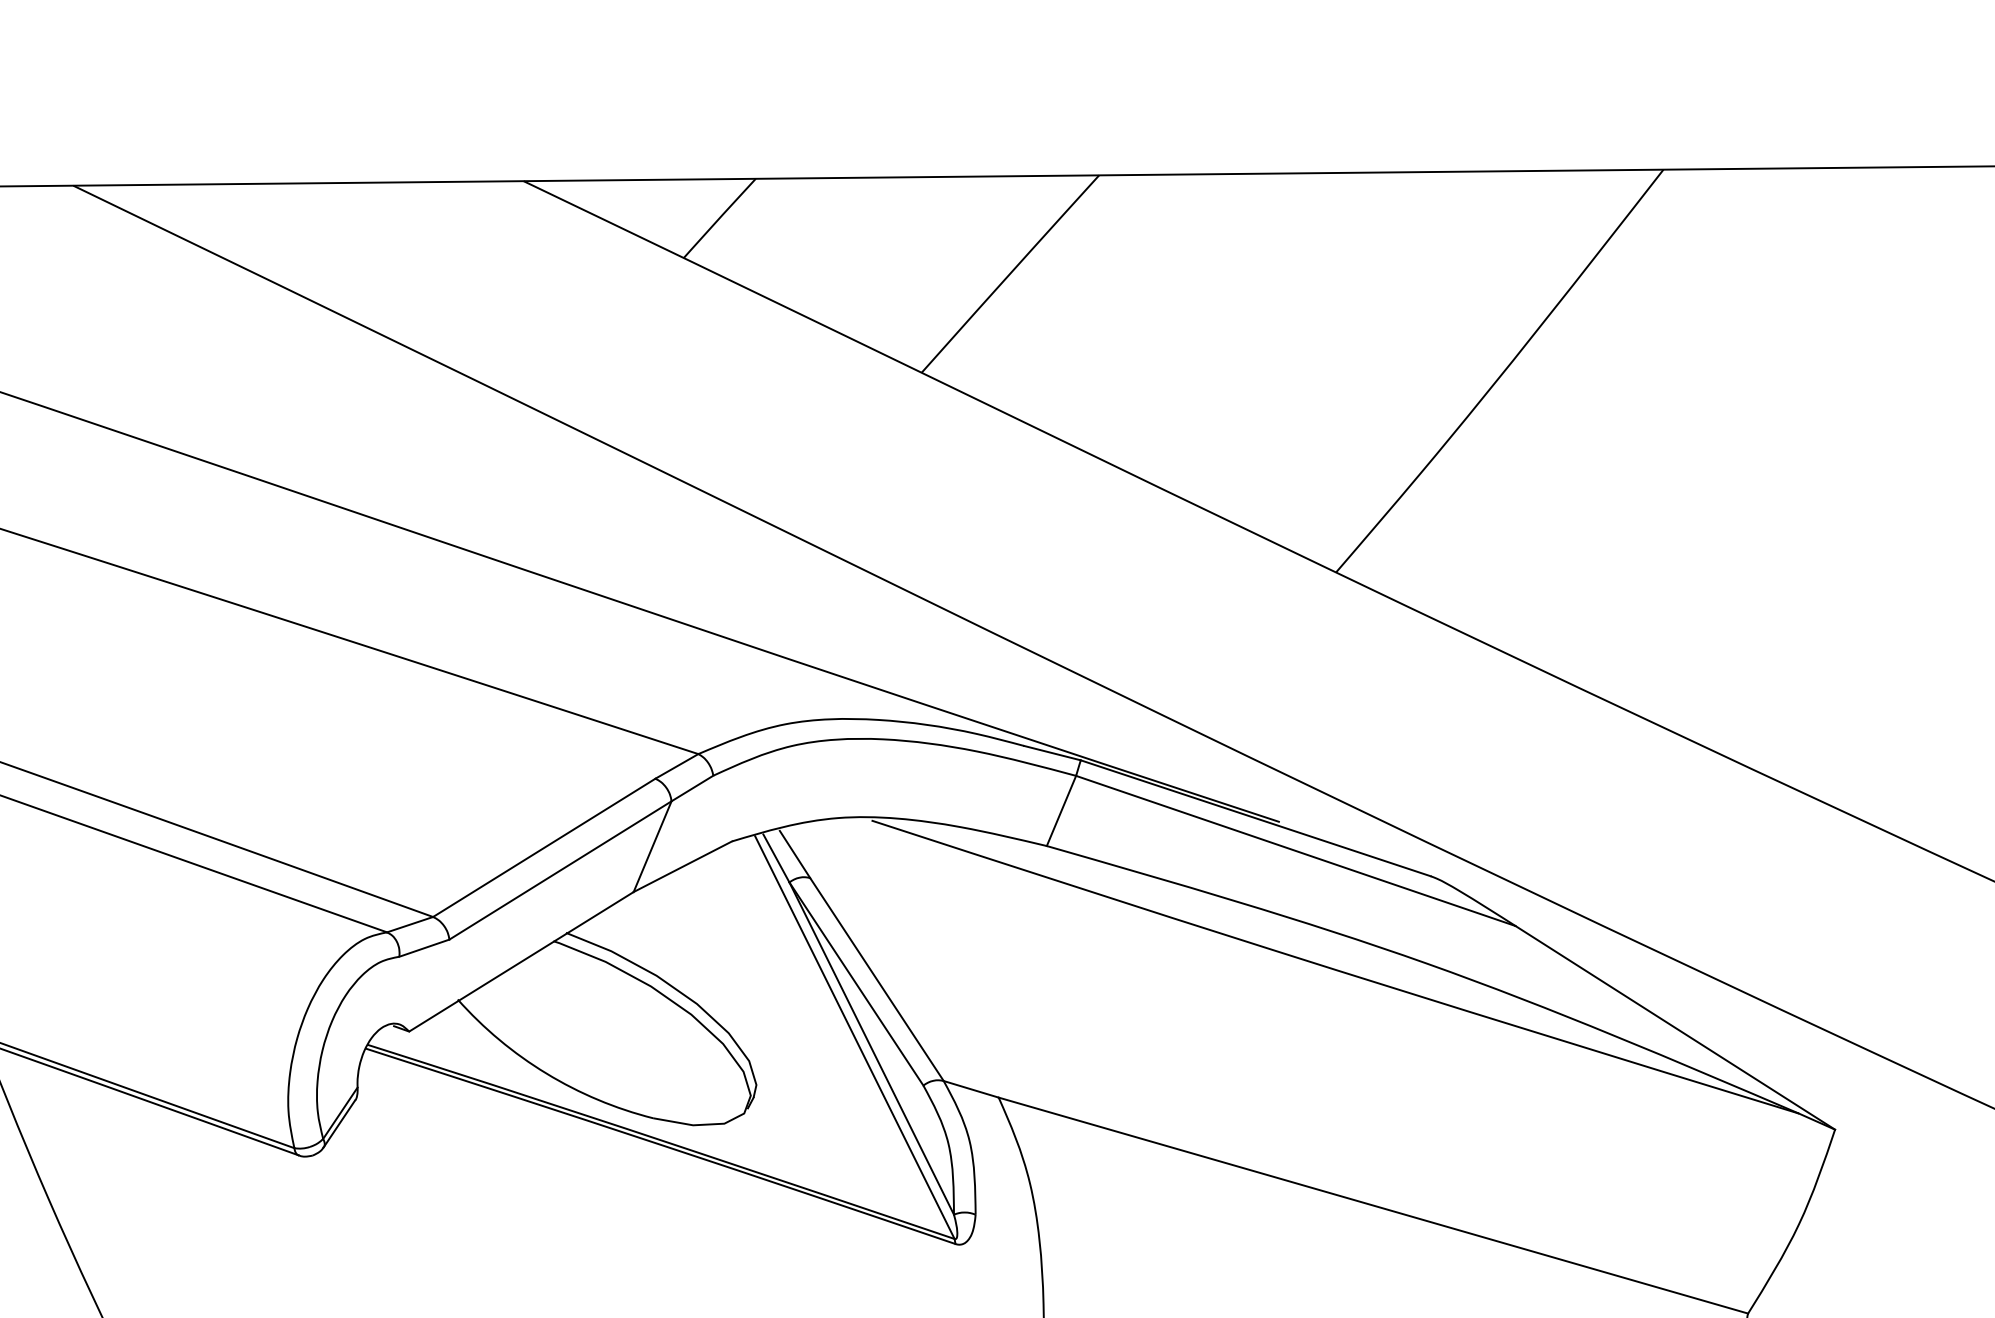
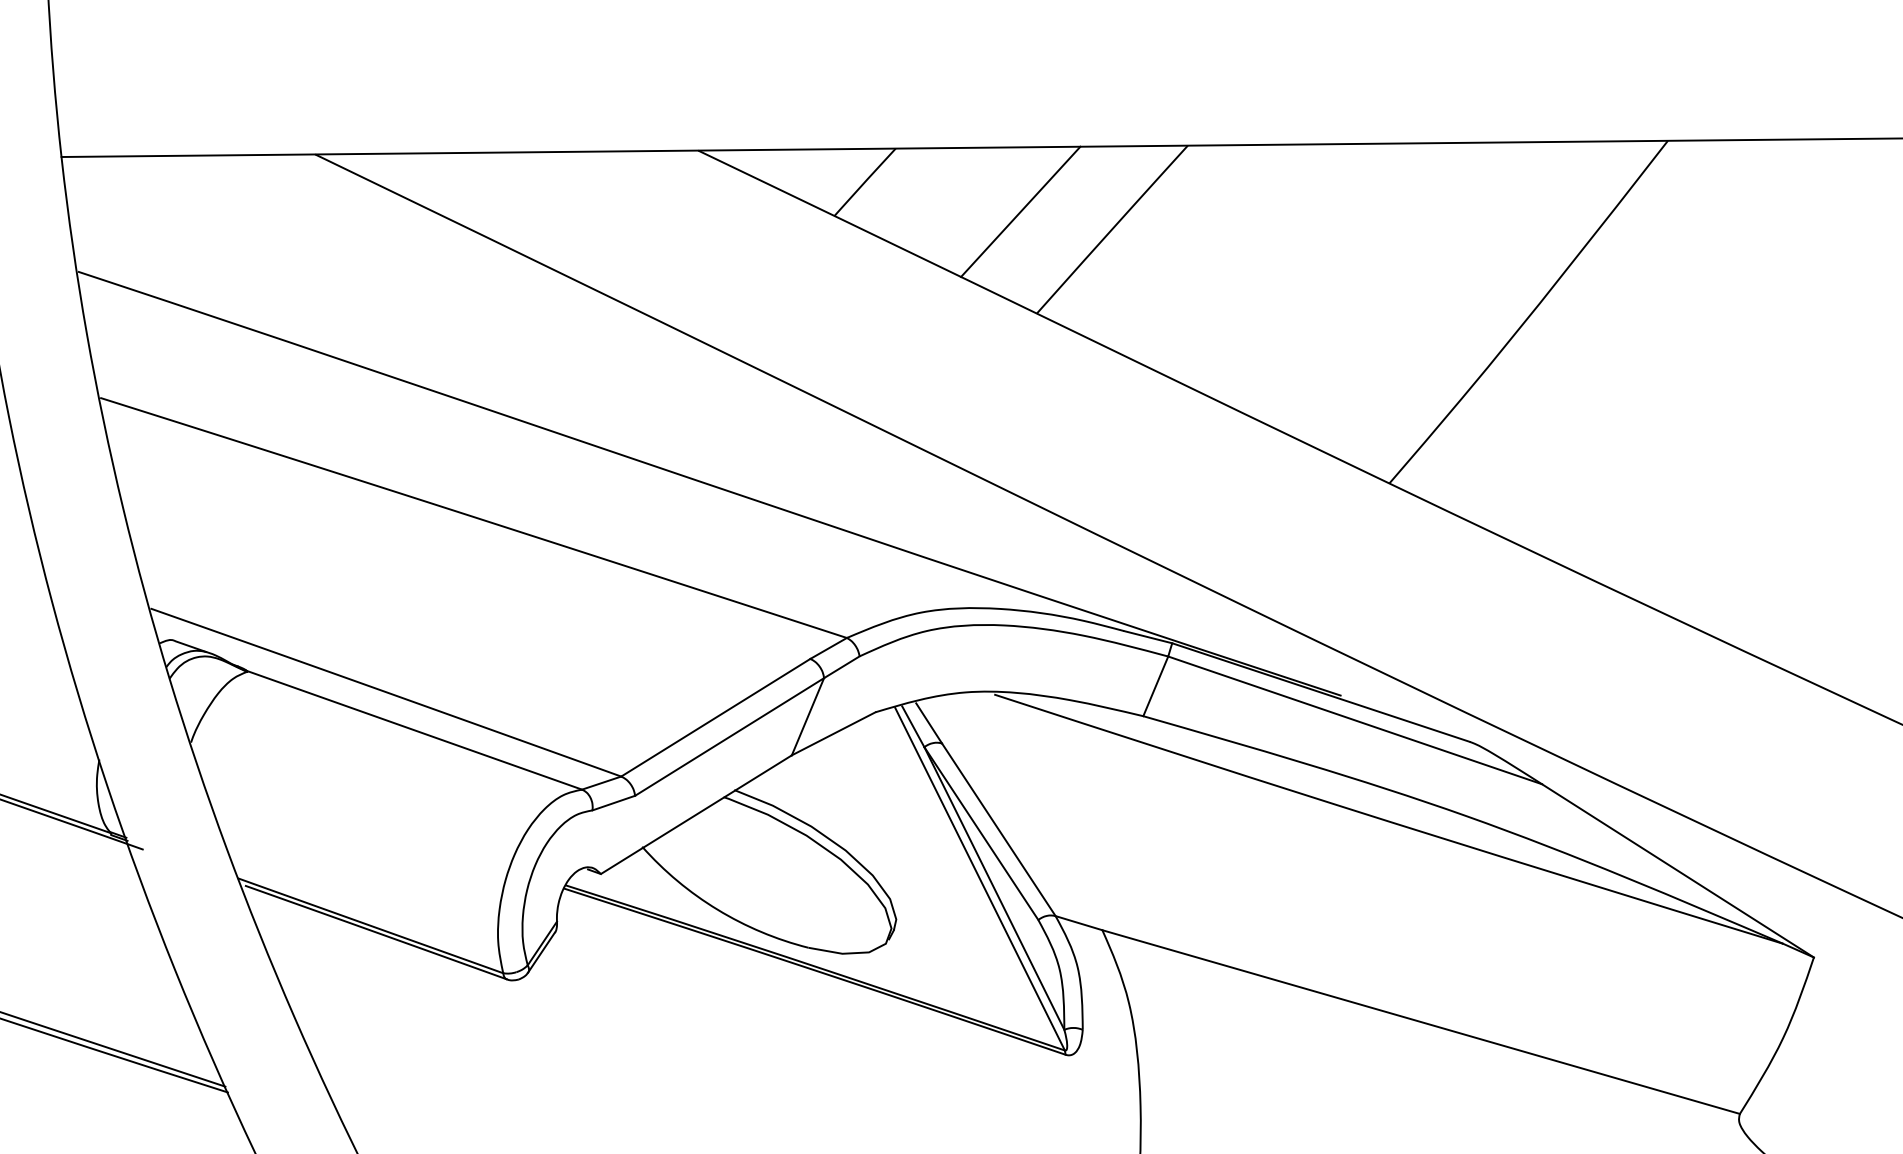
line: (902, 252) -> (1020, 211), added

